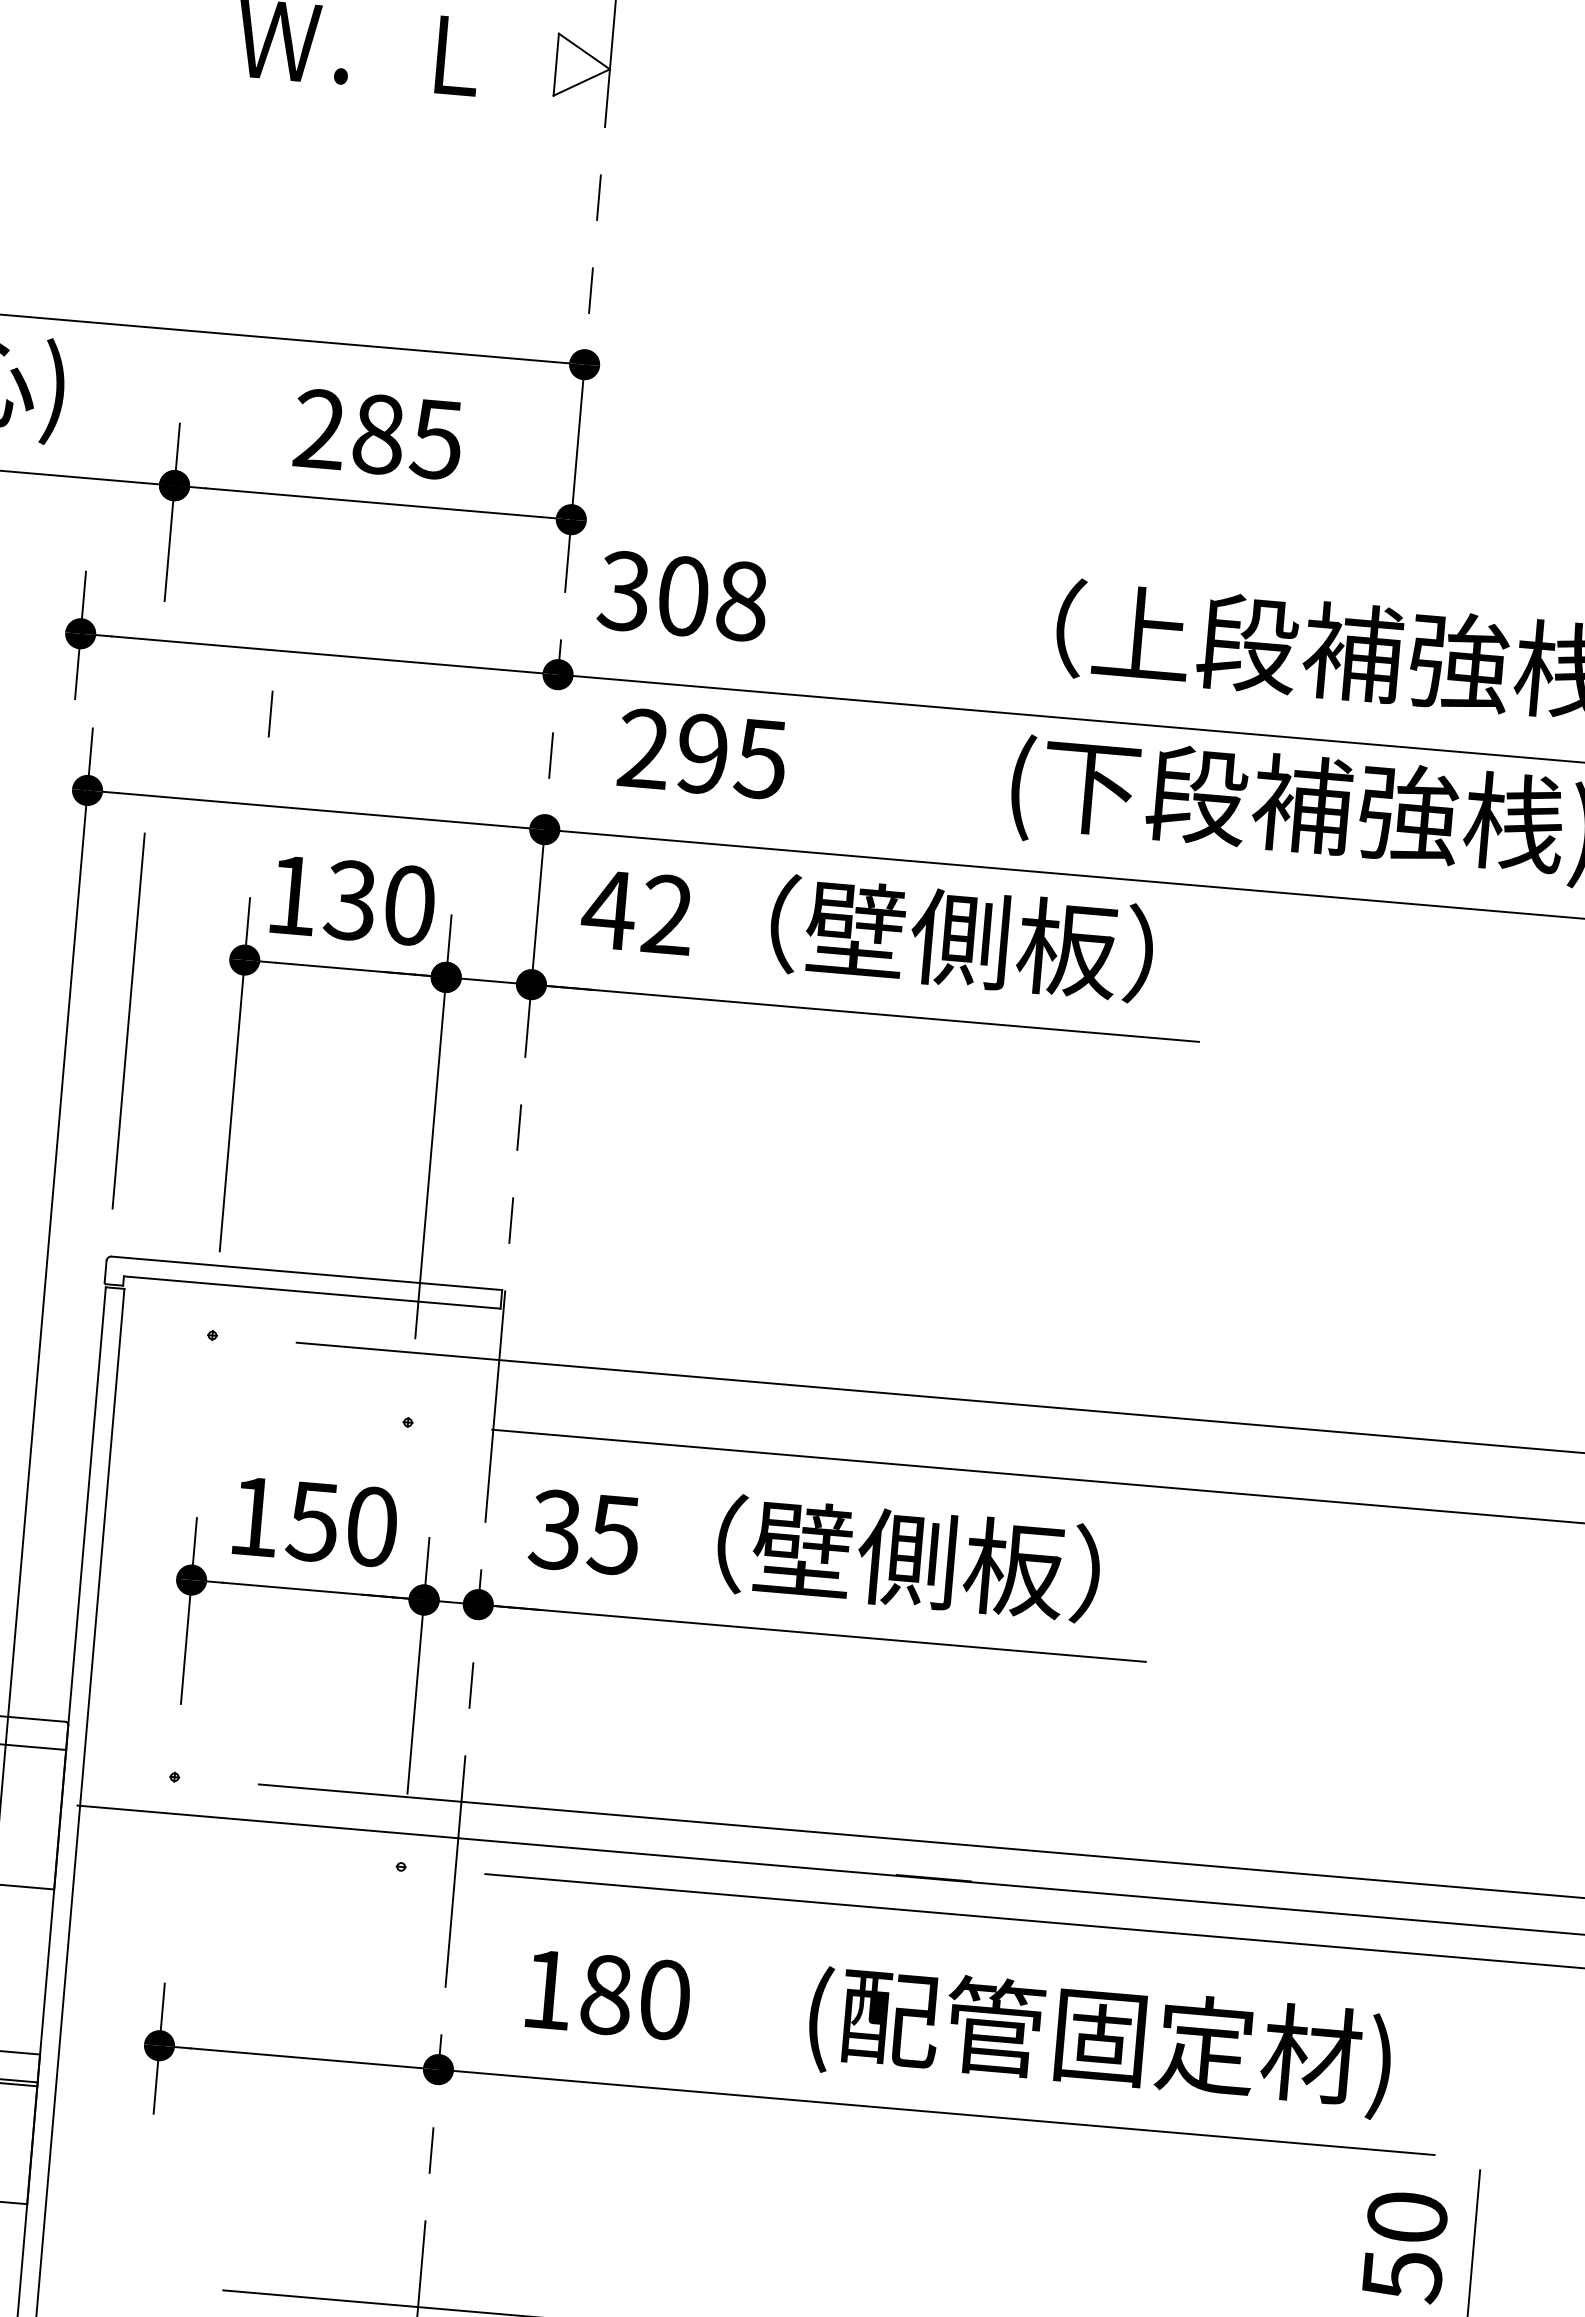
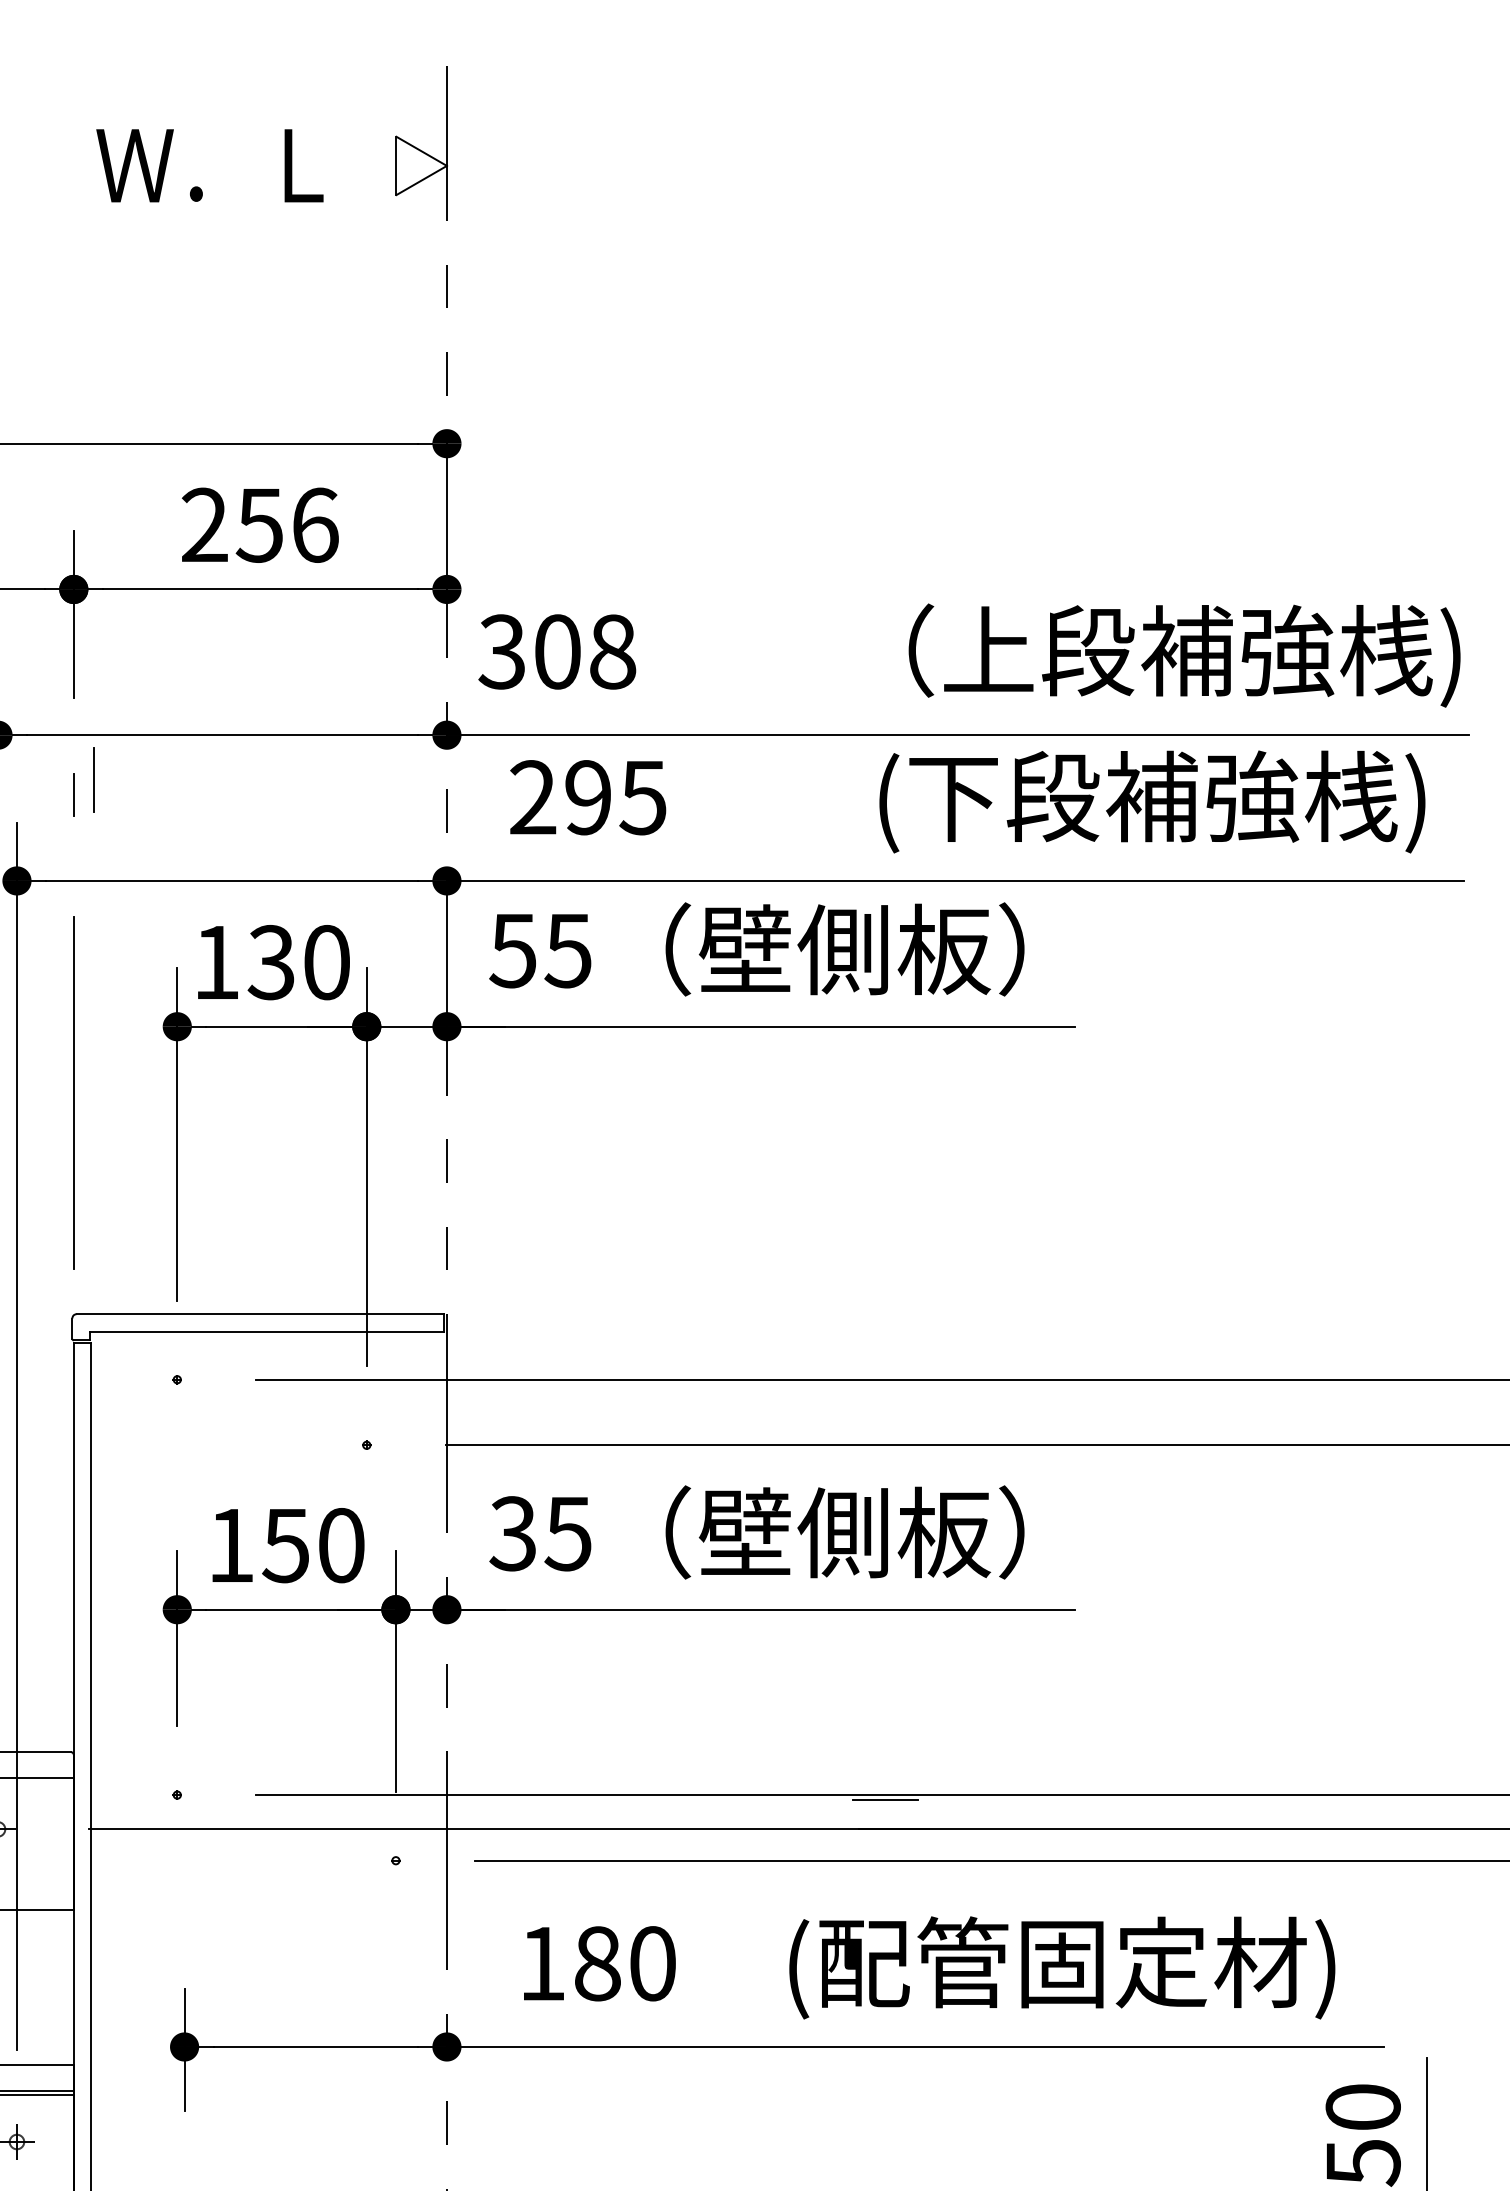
text: (406, 435) -> (286, 524), 285 -> 256
line: (179, 689) -> (94, 779), added
line: (270, 713) -> (73, 794), moved
text: (636, 912) -> (539, 950), 42 -> 55
line: (927, 1846) -> (885, 1799), added

